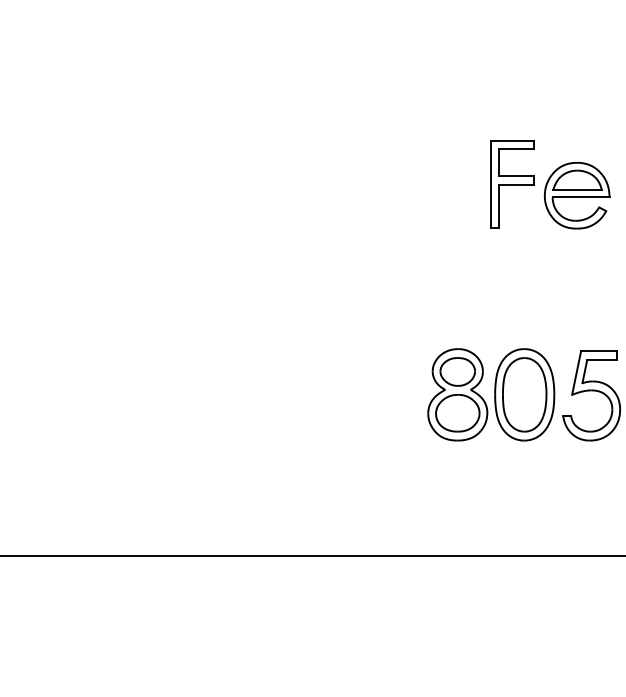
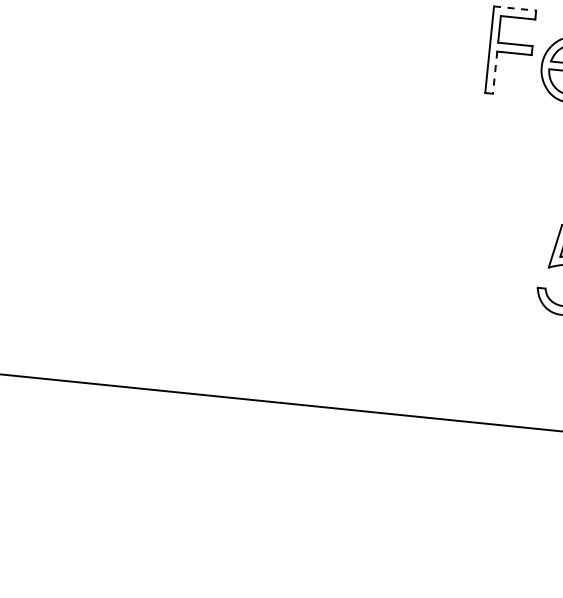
line: (512, 140) -> (515, 8), solid -> dashed
line: (499, 206) -> (495, 72), solid -> dashed
part: (491, 394) -> (468, 259), removed

